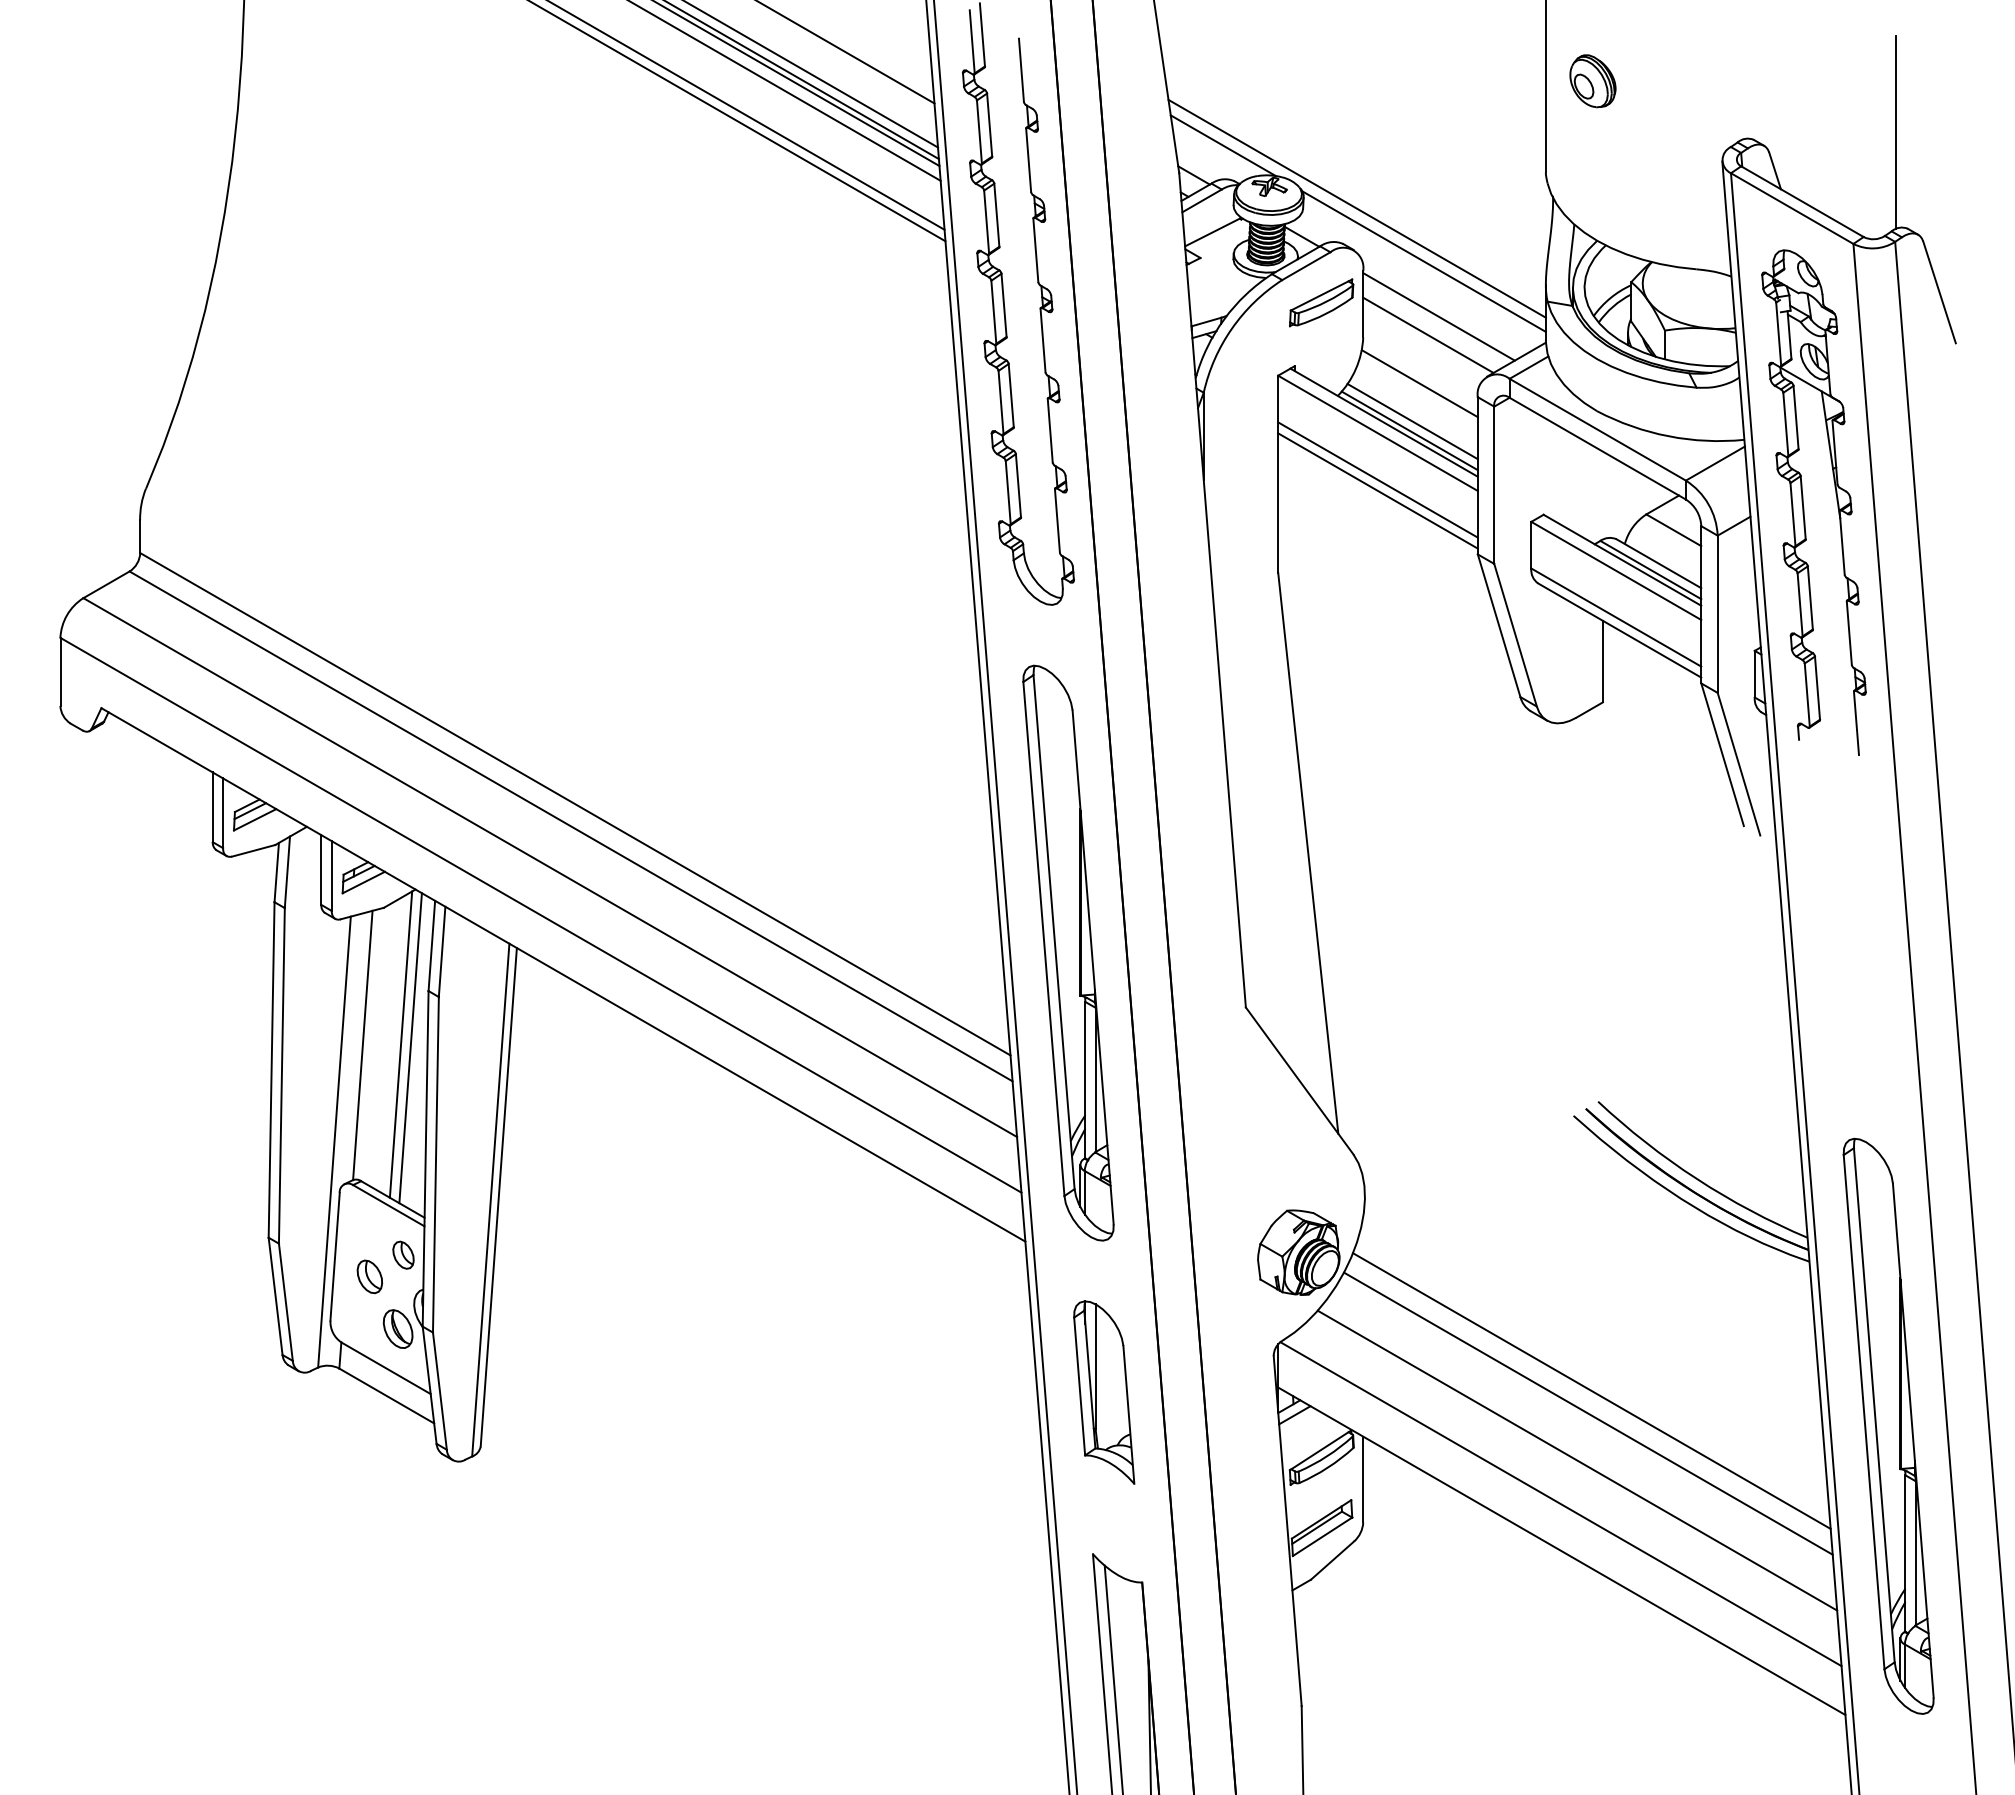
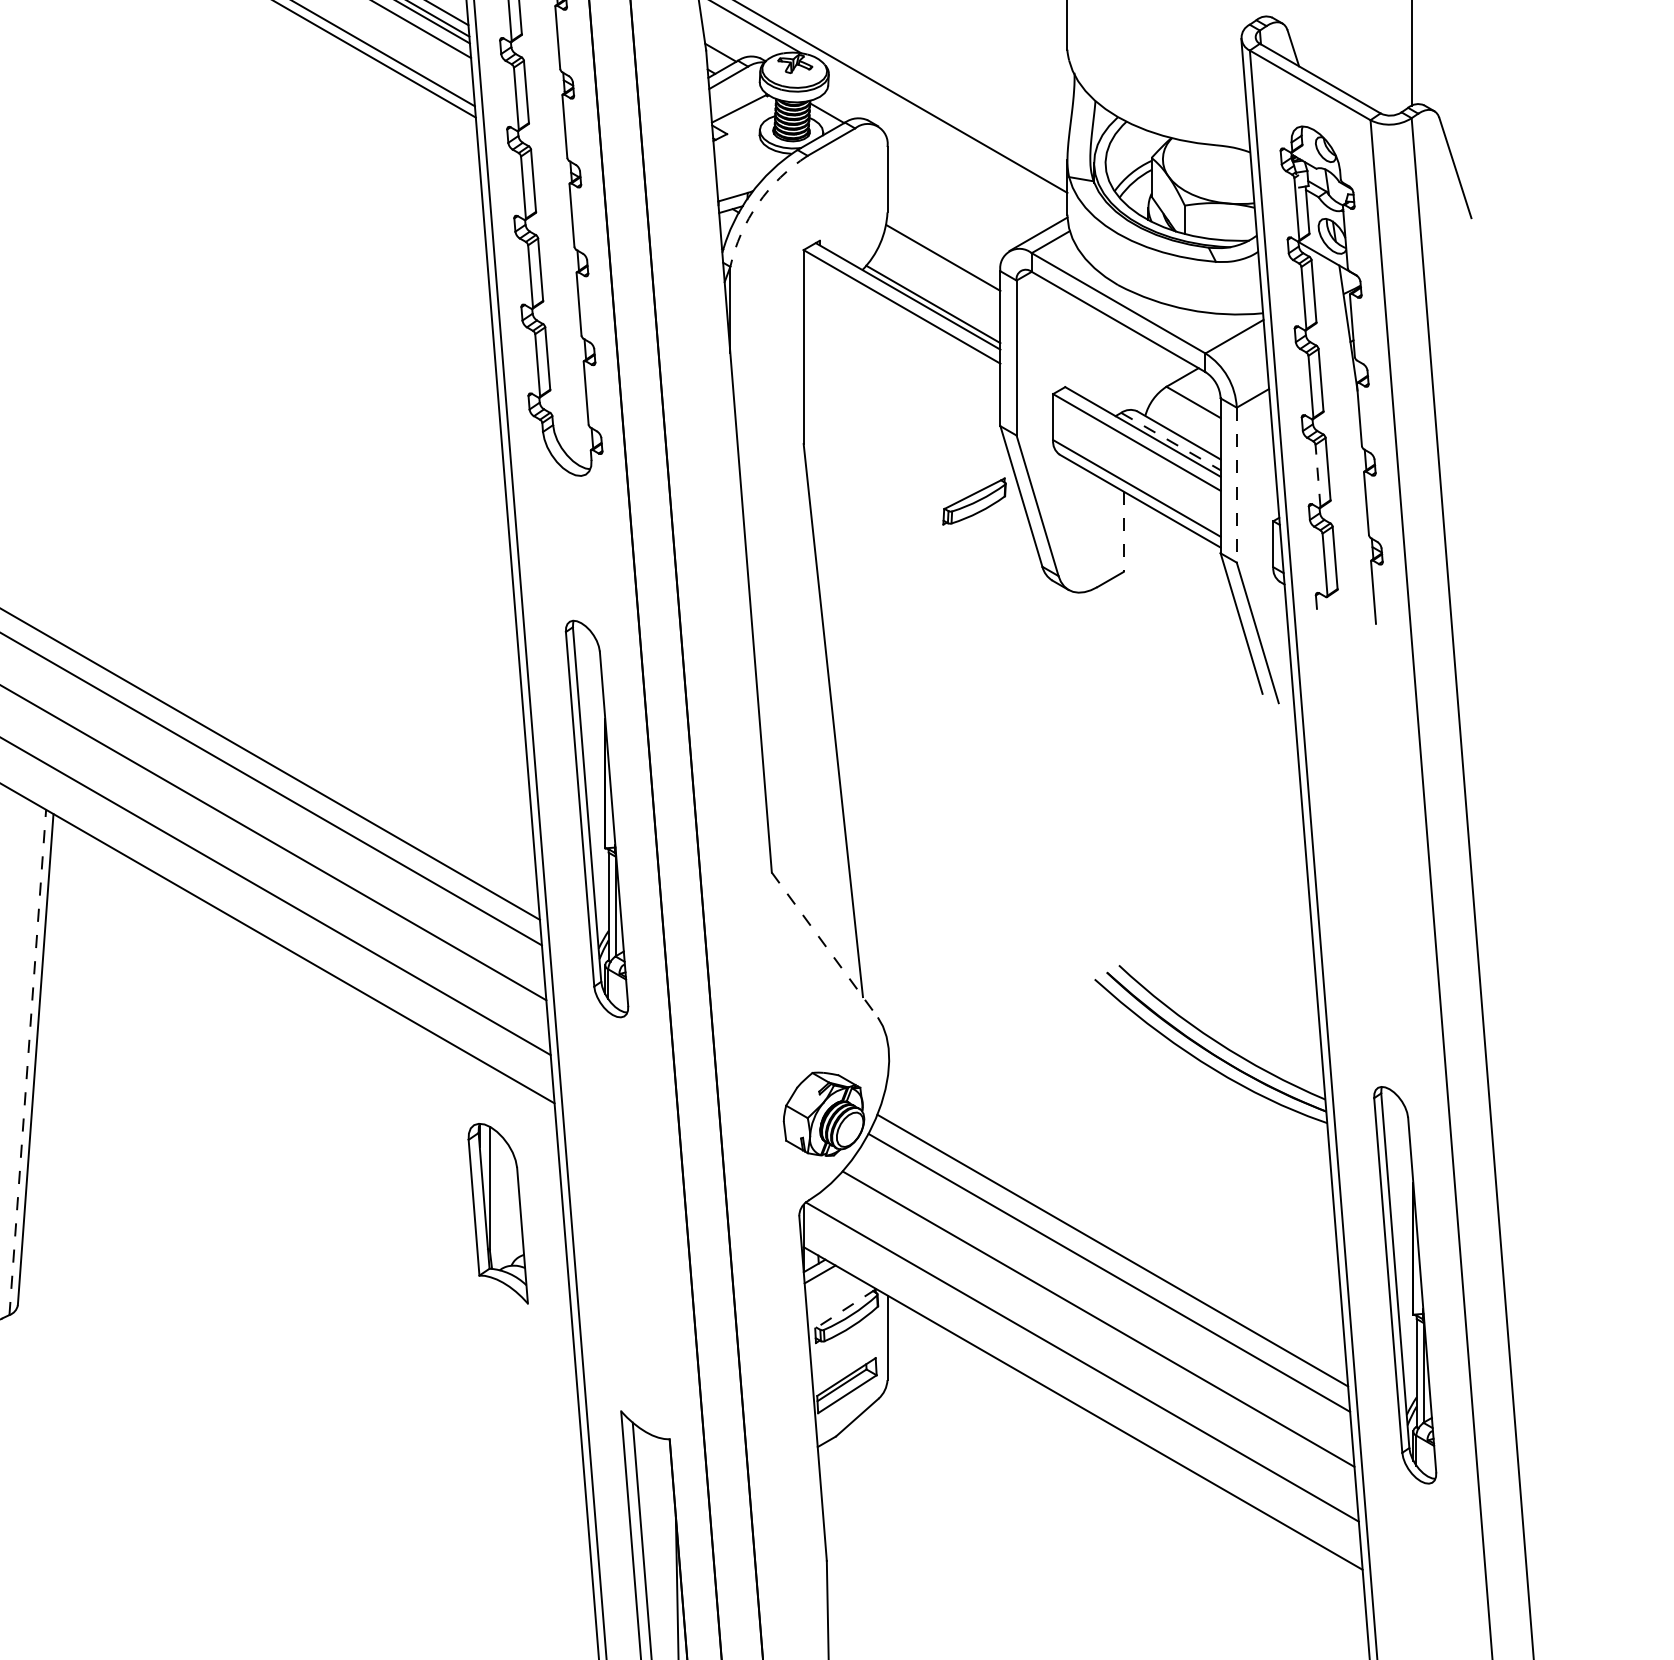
line: (1423, 261) -> (946, 137), removed
part: (1321, 302) -> (974, 501), moved
line: (1438, 316) -> (961, 191), removed
arc: (1231, 328) -> (757, 203), solid -> dashed
line: (1428, 334) -> (951, 209), removed
line: (1412, 421) -> (936, 295), removed
line: (1377, 479) -> (901, 352), removed
line: (1377, 490) -> (901, 363), removed
line: (1651, 570) -> (1171, 442), solid -> dashed
line: (1800, 604) -> (1318, 475), solid -> dashed
line: (1717, 614) -> (1236, 485), solid -> dashed
line: (1602, 661) -> (1123, 531), solid -> dashed
part: (1068, 952) -> (597, 818), size x0.7
line: (1299, 1081) -> (824, 945), solid -> dashed
line: (490, 1199) -> (27, 1061), solid -> dashed
part: (1104, 1392) -> (498, 1213), moved
part: (1888, 1425) -> (1405, 1284), size x0.7
line: (1320, 1450) -> (845, 1309), solid -> dashed

